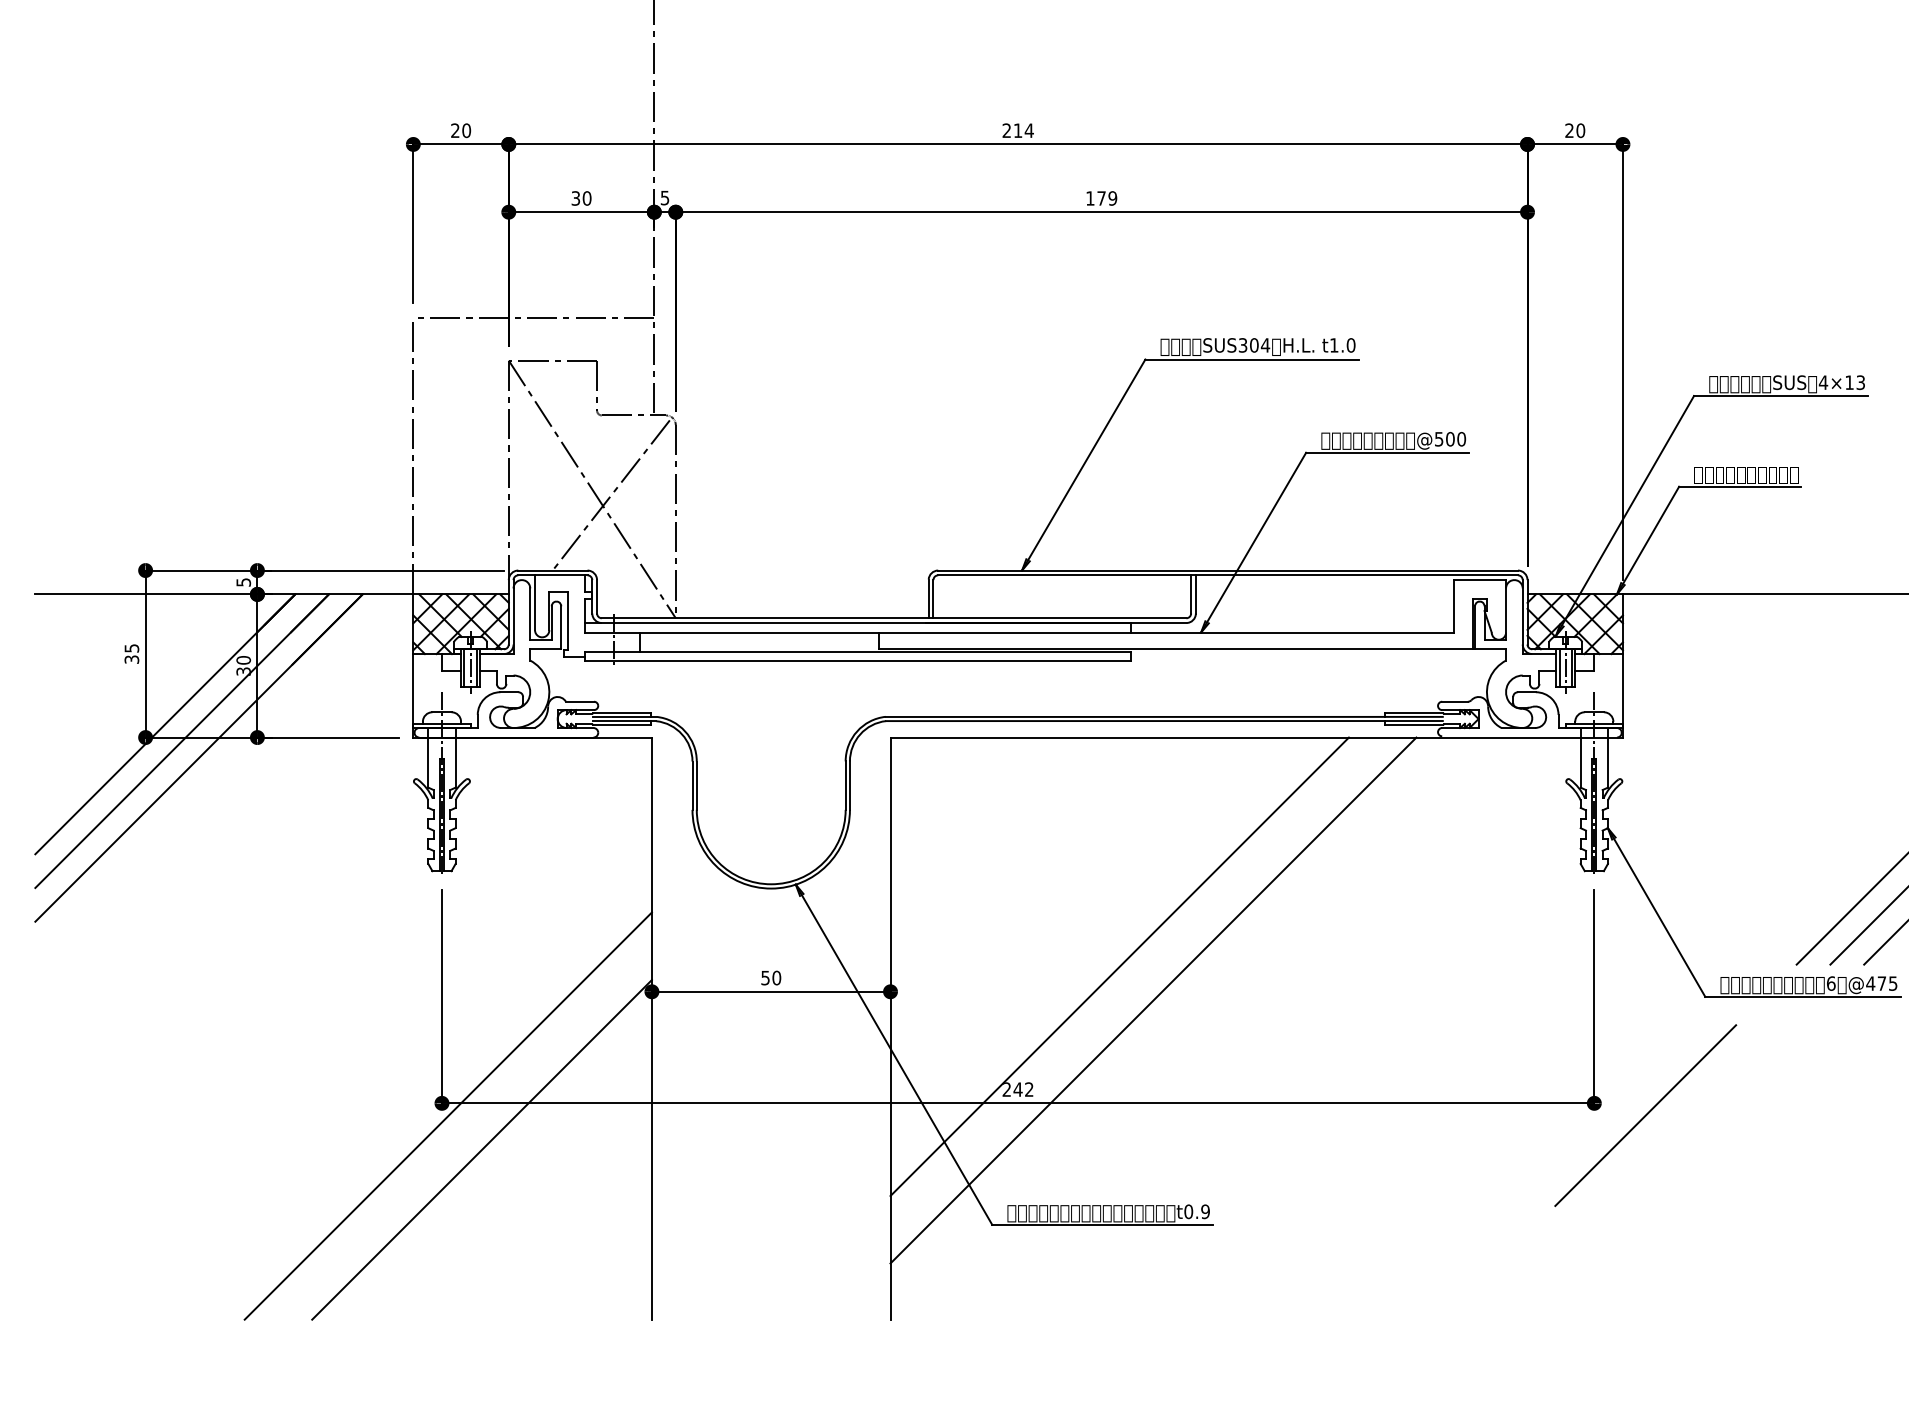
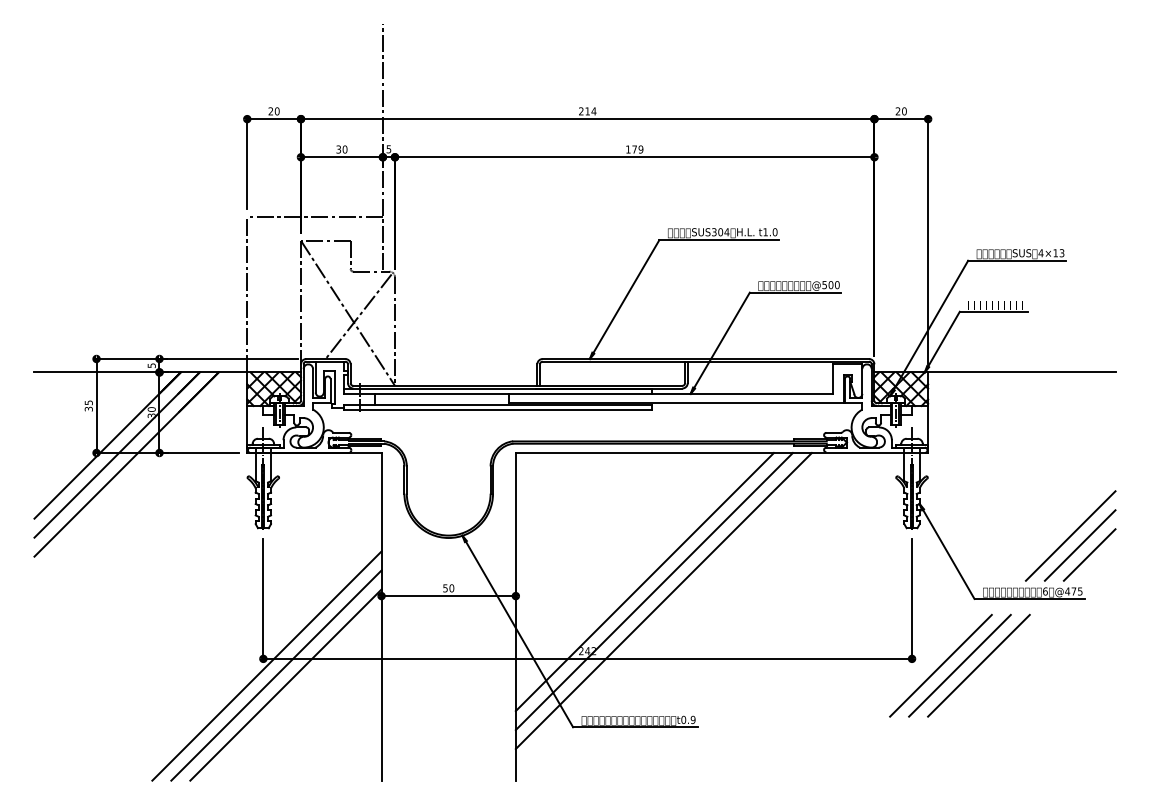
line: (1135, 983) -> (653, 591), added
line: (1678, 1115) -> (959, 665), added
line: (1712, 1115) -> (978, 665), added
line: (465, 1132) -> (276, 675), added

